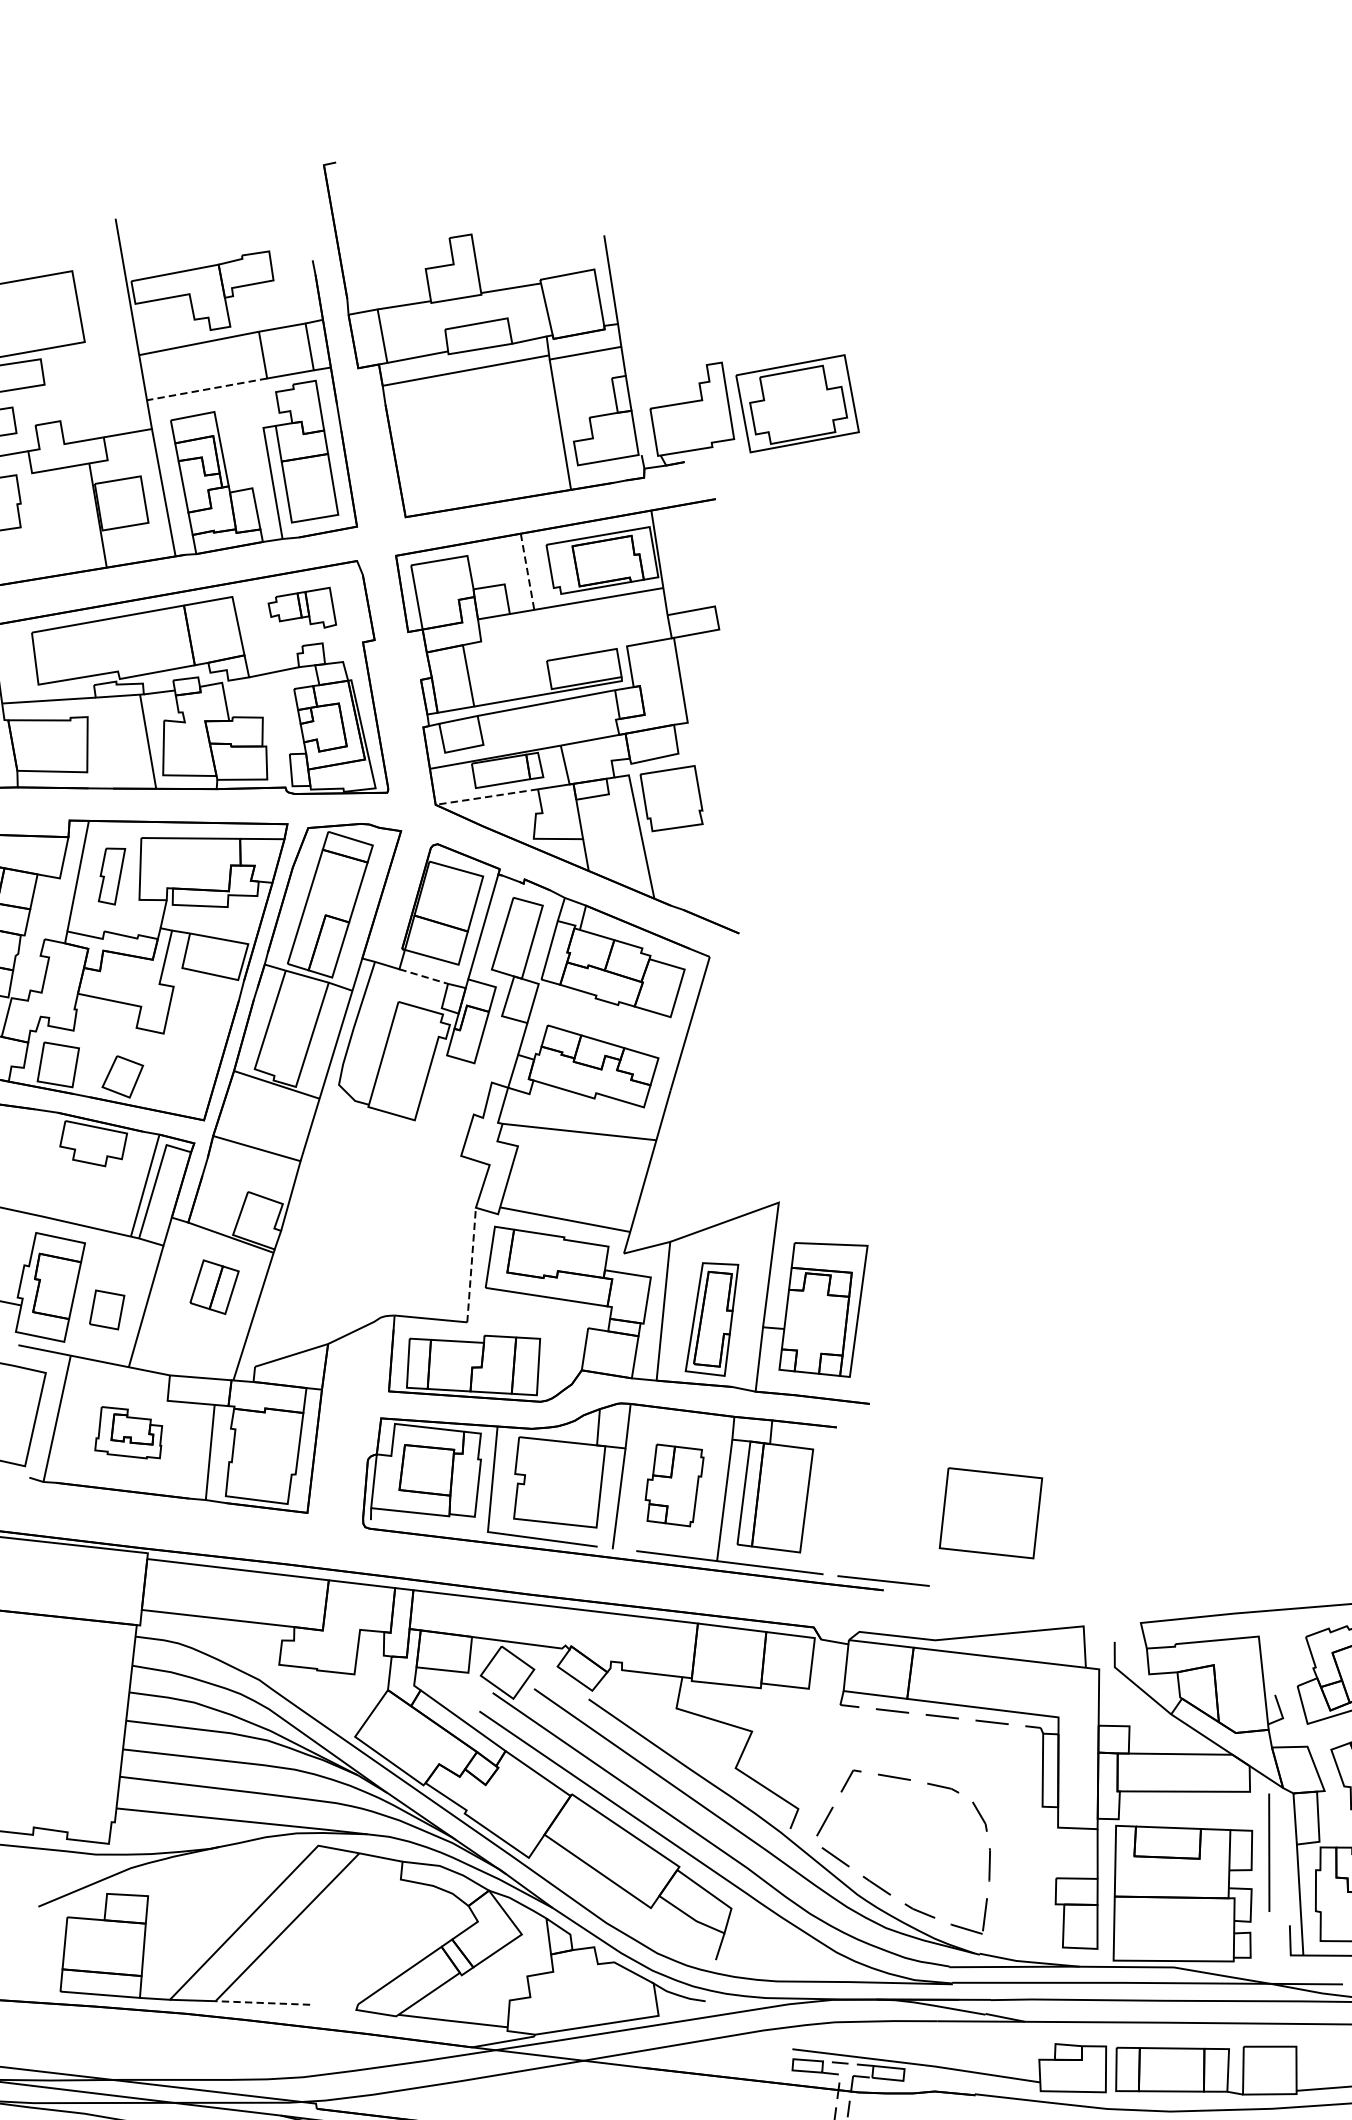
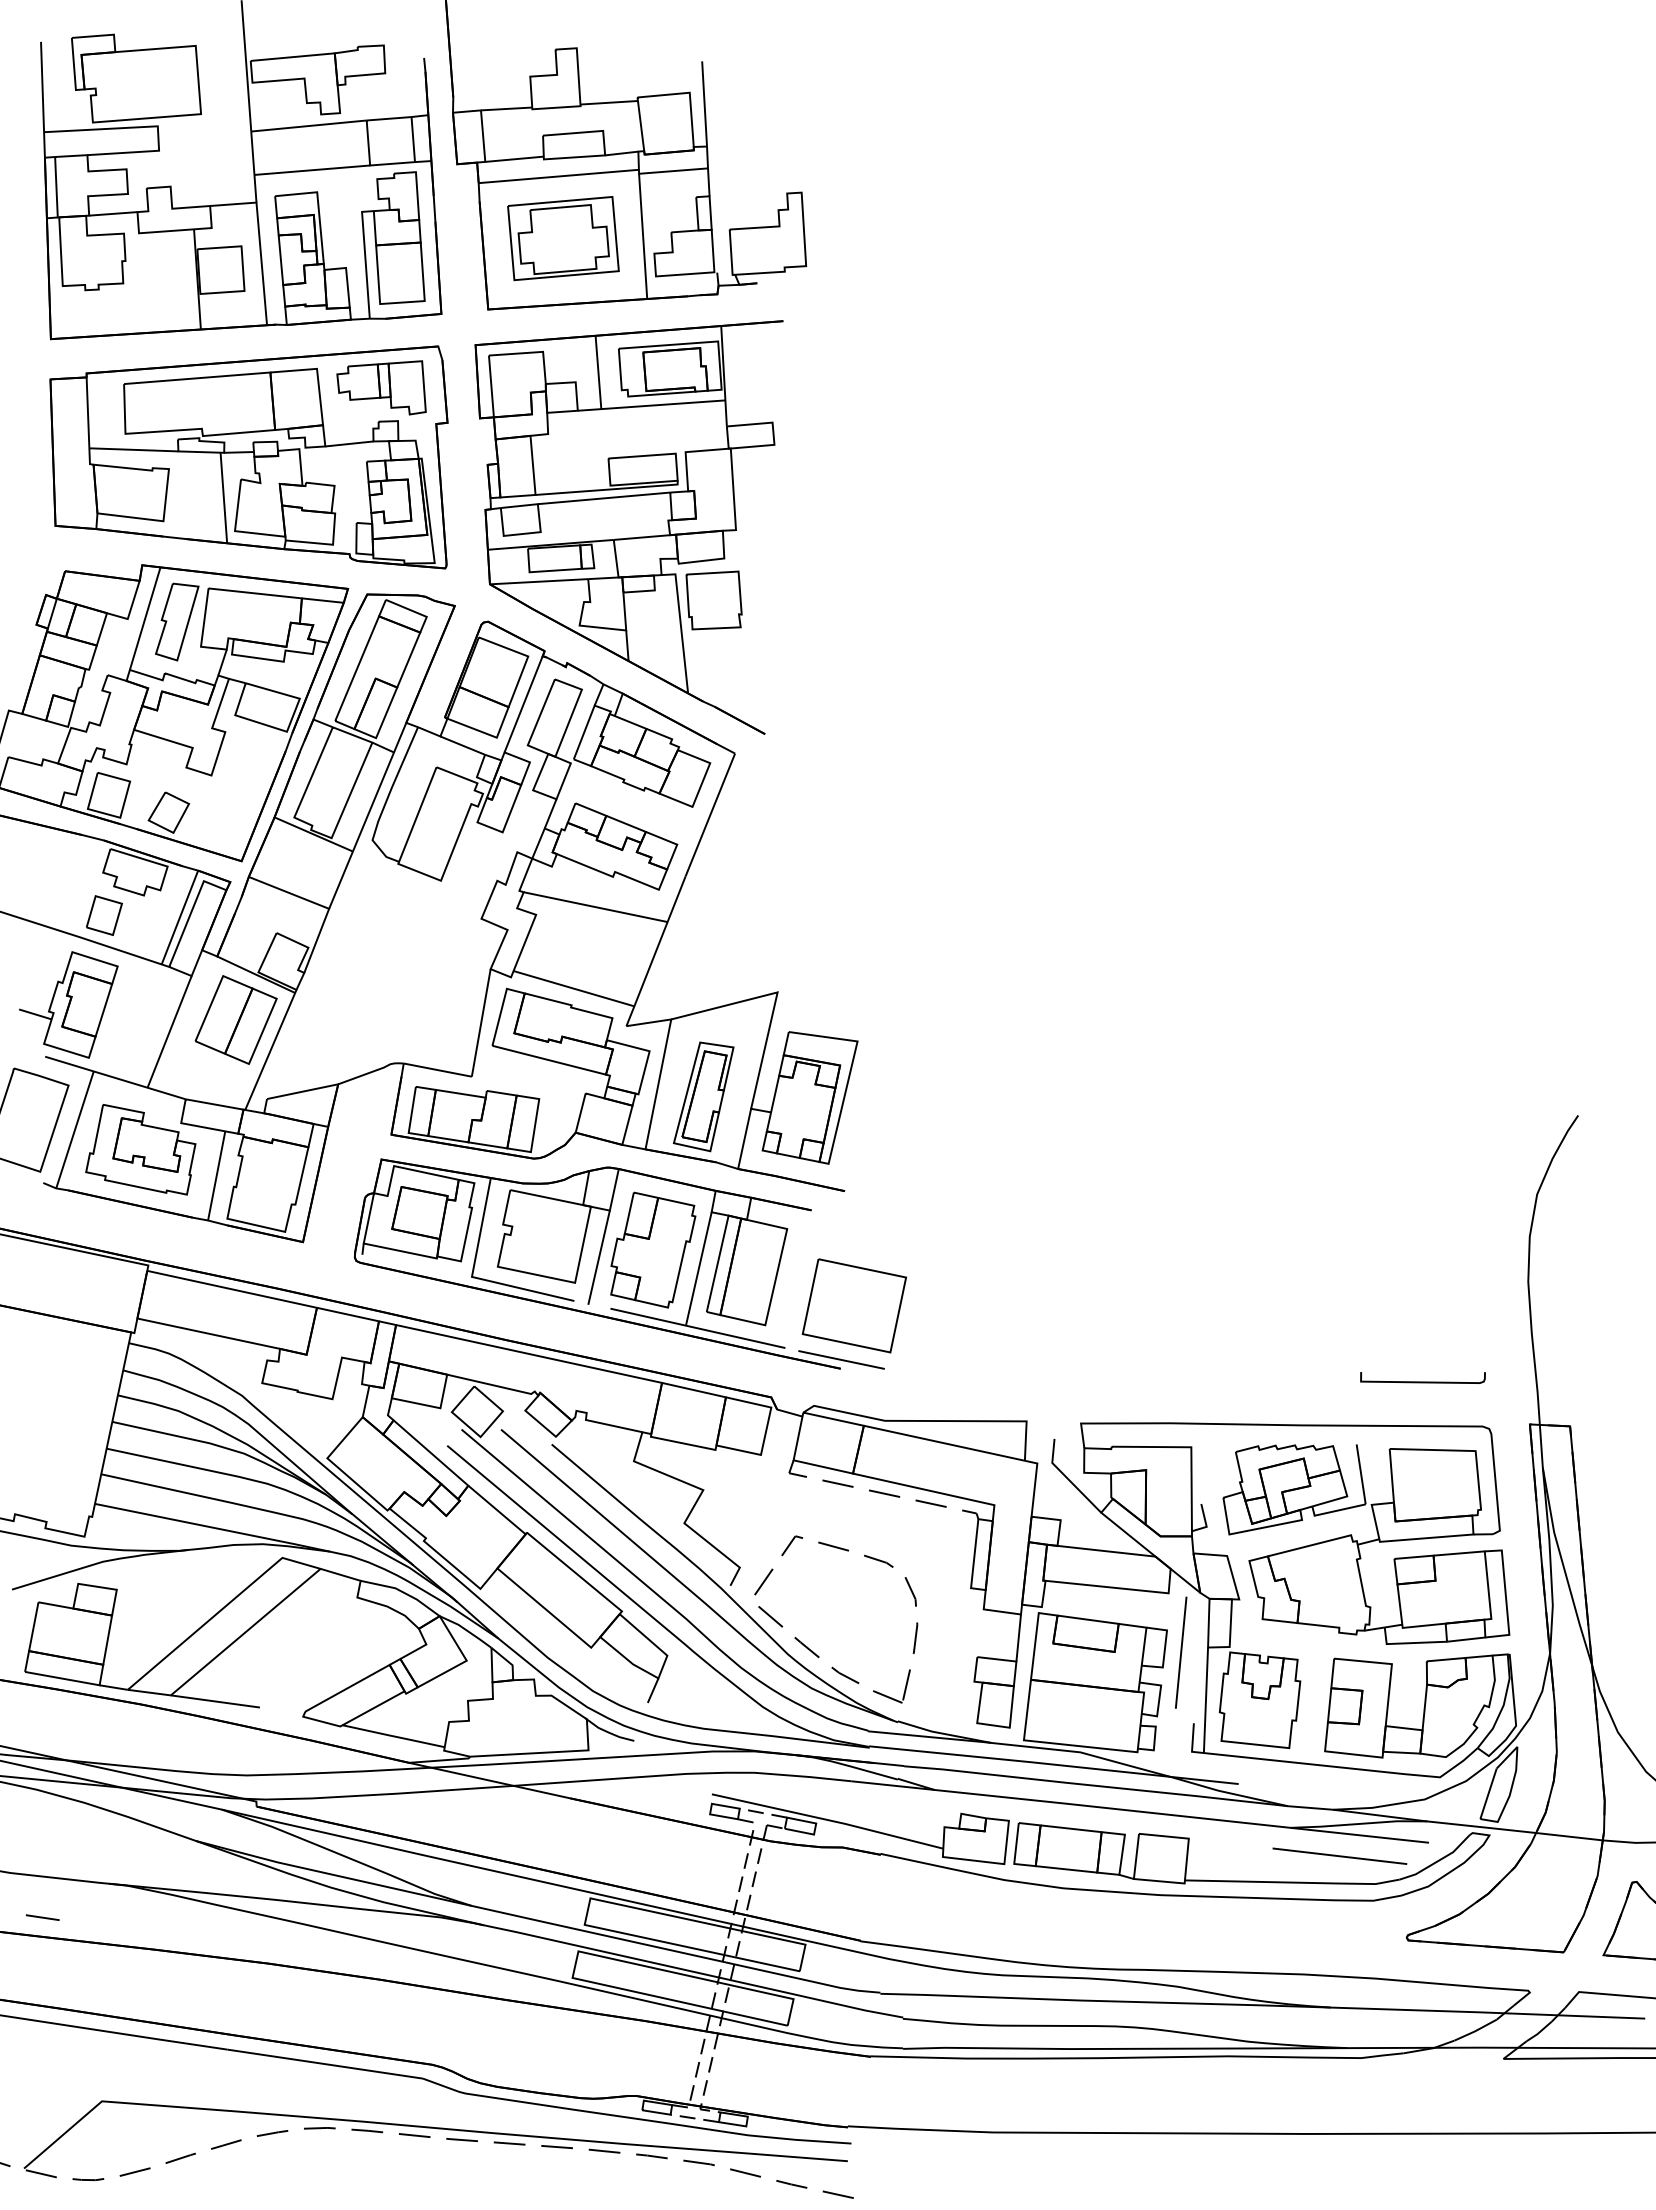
line: (206, 389) -> (311, 170), dashed -> solid
part: (797, 403) -> (563, 238), moved
line: (527, 571) -> (598, 372), dashed -> solid
part: (301, 609) -> (381, 387), size x1.43
line: (486, 796) -> (538, 581), dashed -> solid
part: (112, 875) -> (177, 621), size x1.43
line: (424, 976) -> (463, 745), dashed -> solid
line: (471, 1264) -> (481, 1022), dashed -> solid
part: (213, 1286) -> (235, 1019), size x1.67
part: (107, 1309) -> (104, 915), moved
part: (127, 1432) -> (140, 1149), size x1.67
part: (675, 1484) -> (653, 1249), size x1.43
part: (991, 1512) -> (854, 1305), moved
line: (262, 2003) -> (215, 1701), dashed -> solid

